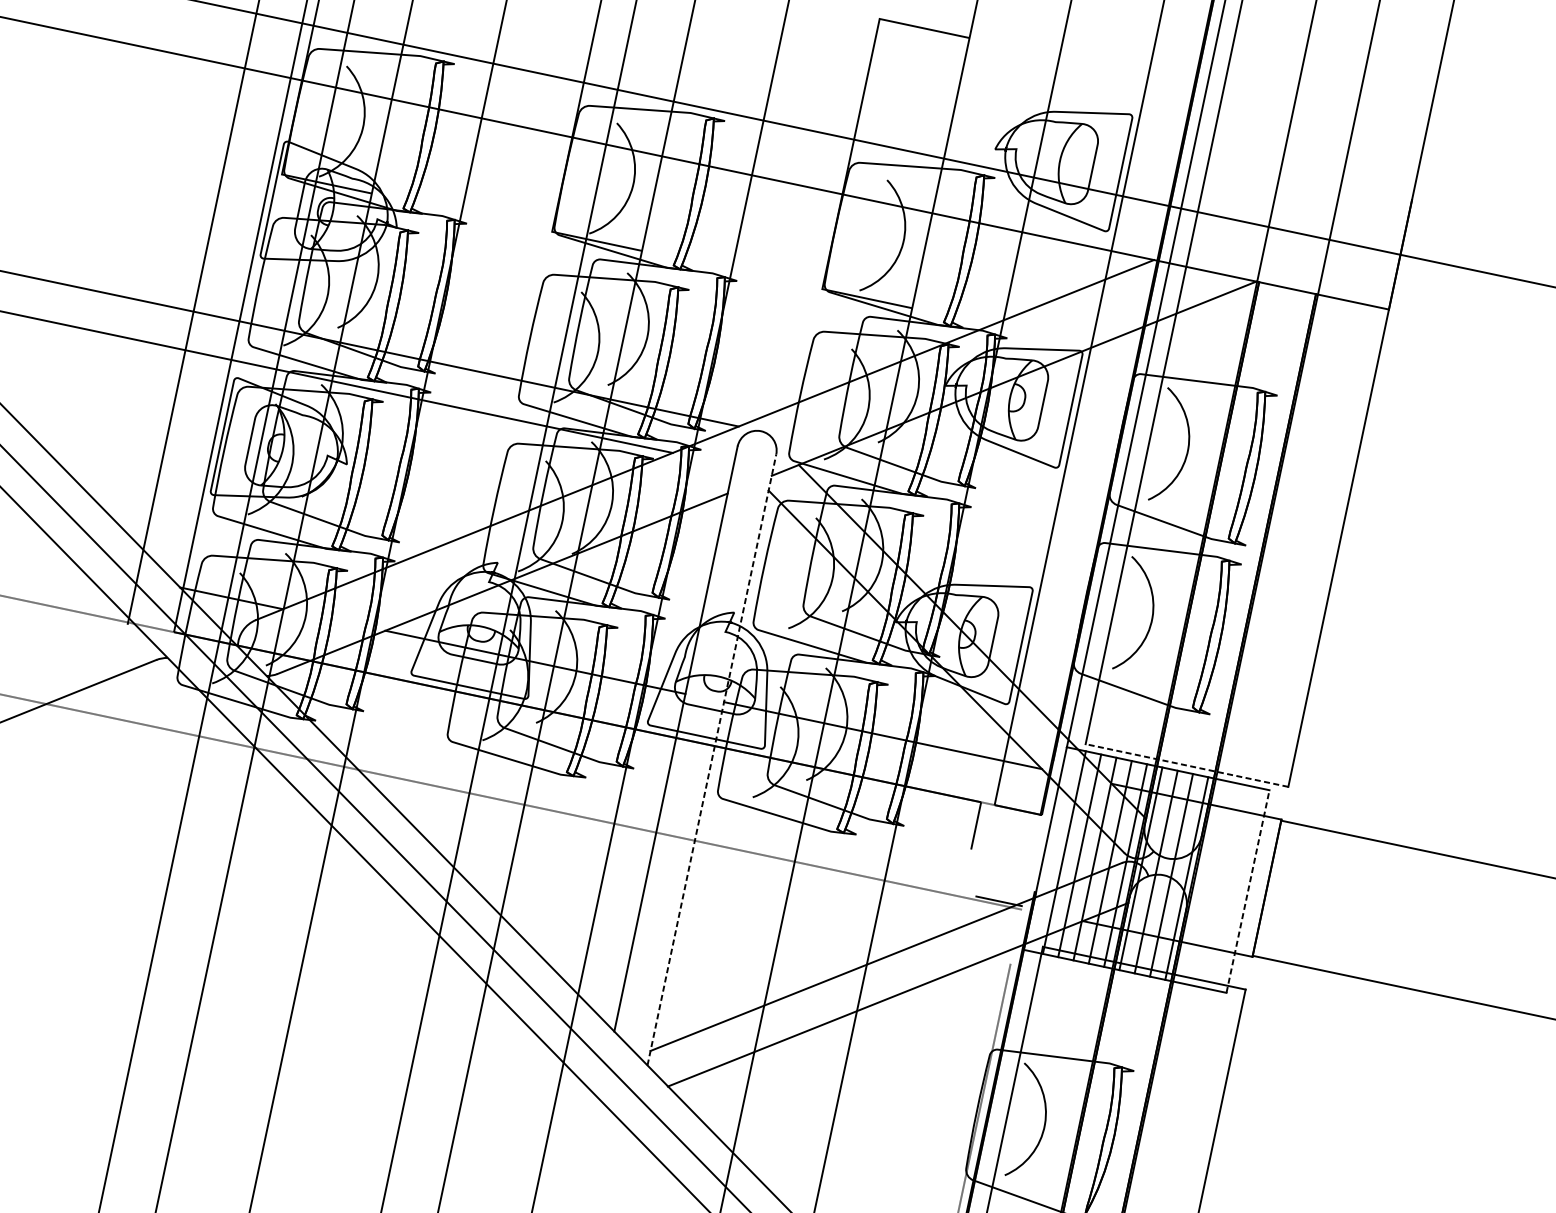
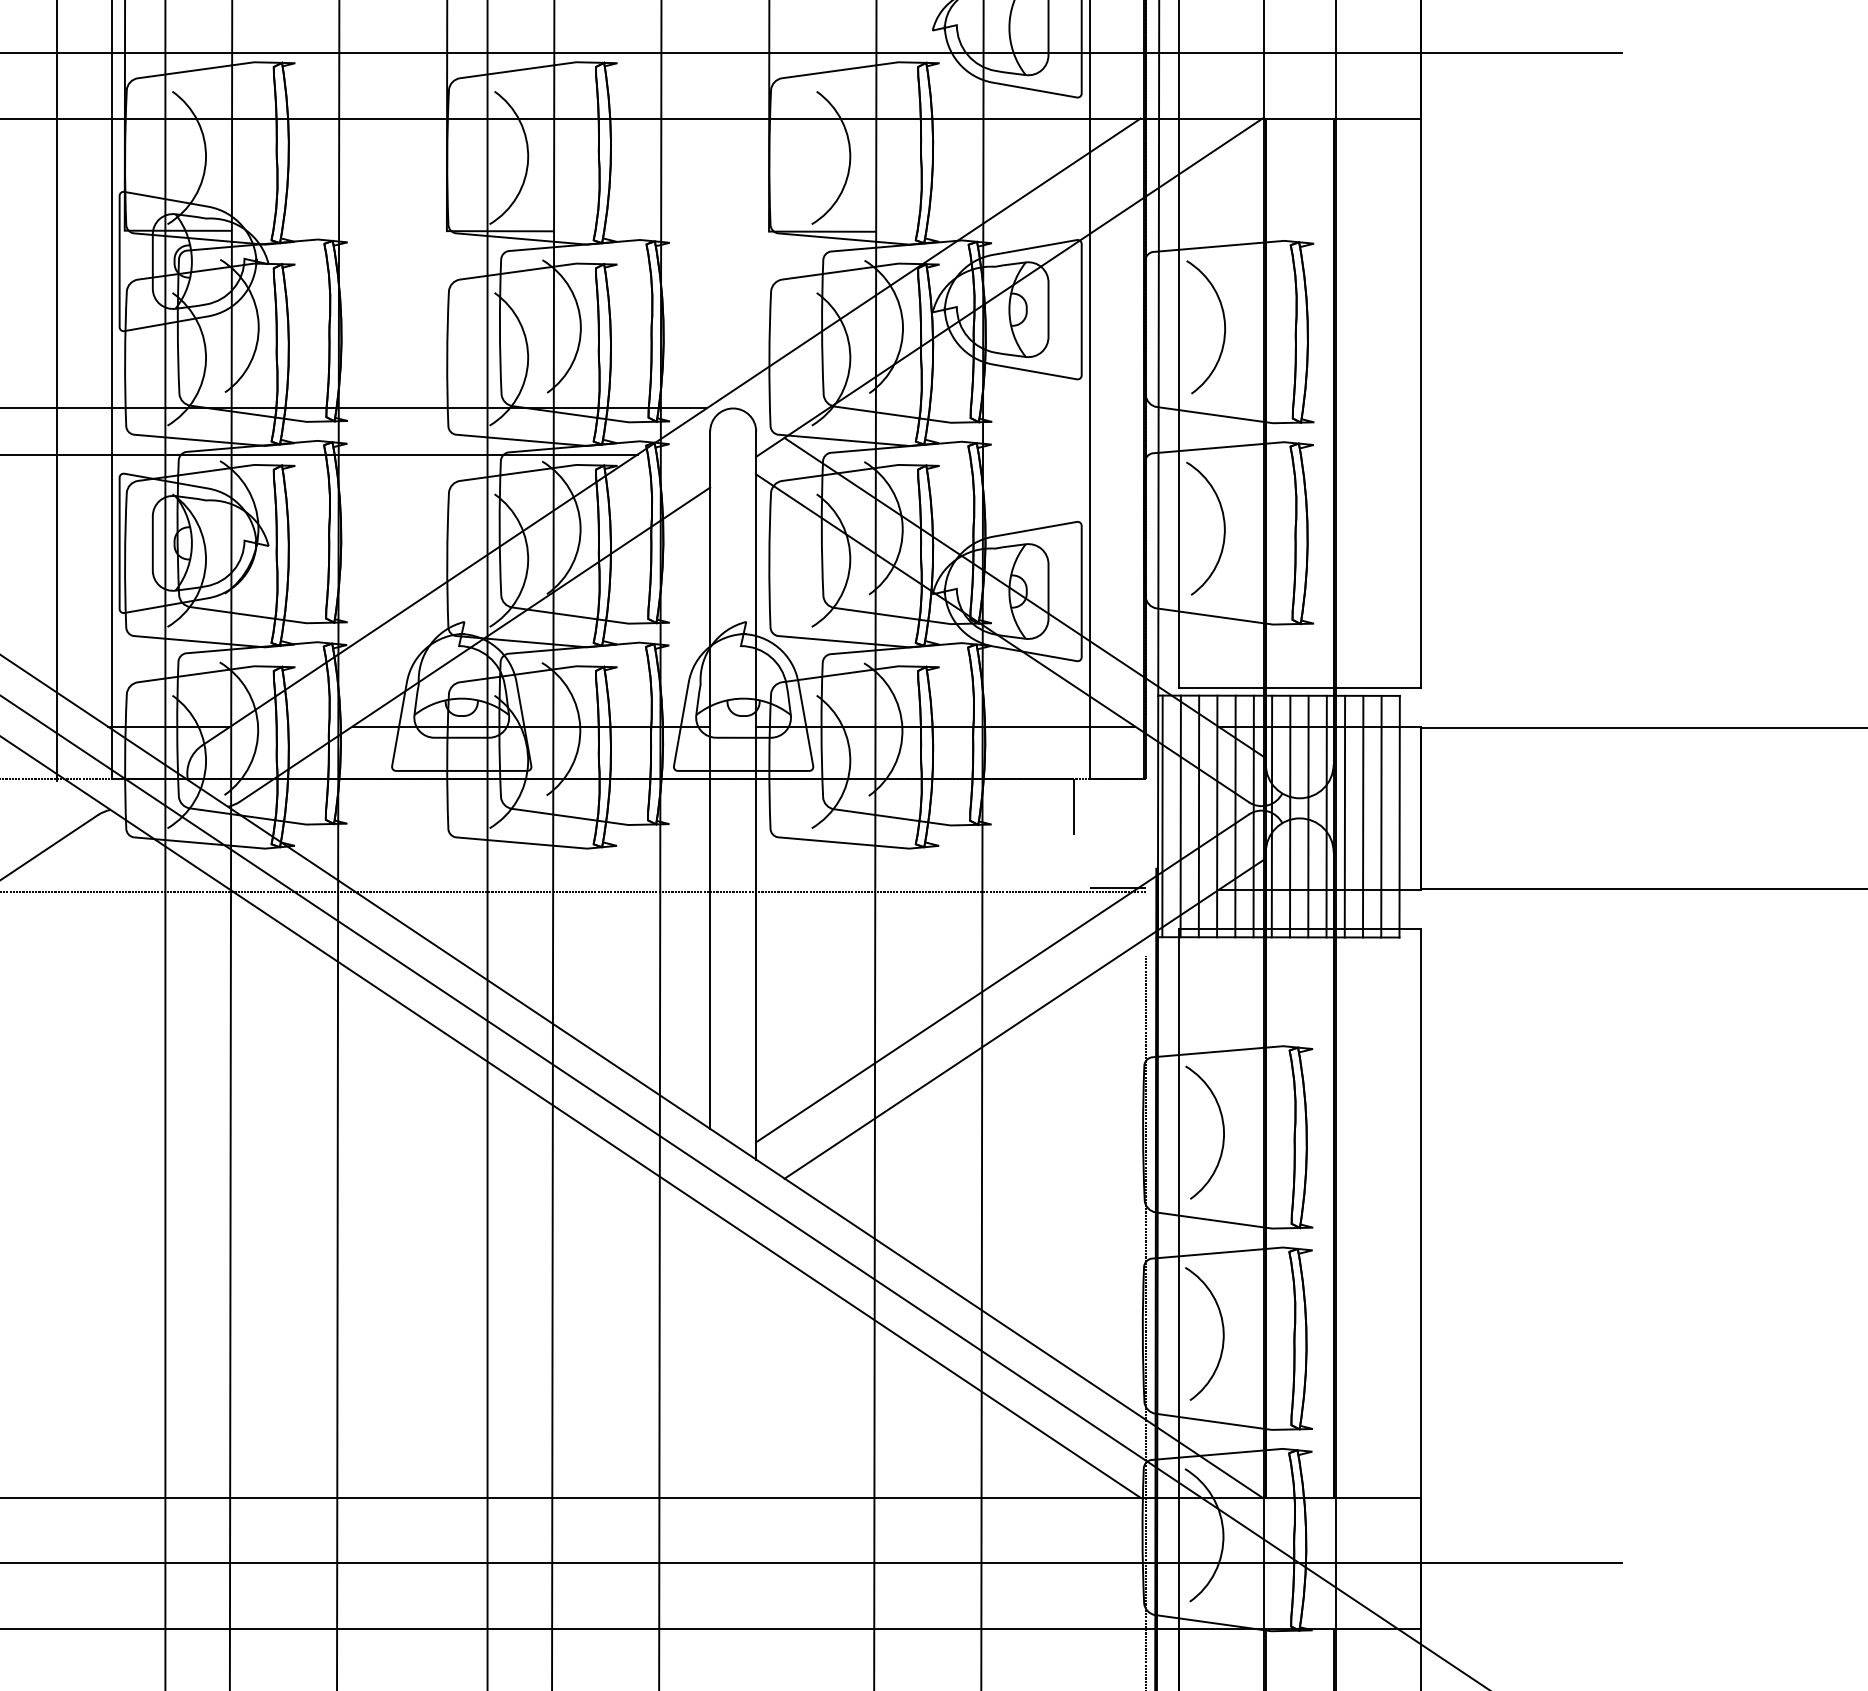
line: (712, 760) -> (756, 795), dashed -> solid
line: (1186, 765) -> (1299, 687), dashed -> solid
line: (1049, 849) -> (1162, 816), added
line: (1201, 881) -> (1344, 816), added
line: (1217, 884) -> (1363, 816), added
line: (1232, 888) -> (1381, 816), added
line: (1247, 891) -> (1399, 816), dashed -> solid

